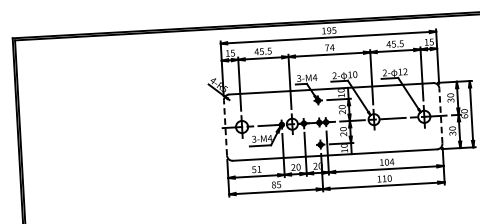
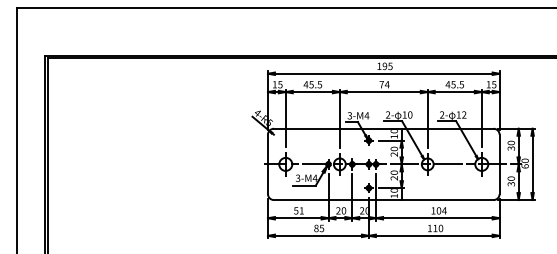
line: (440, 116) -> (499, 164), dashed -> solid
line: (225, 128) -> (267, 164), dashed -> solid

